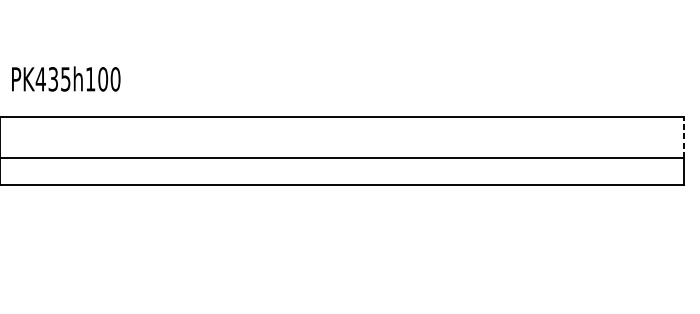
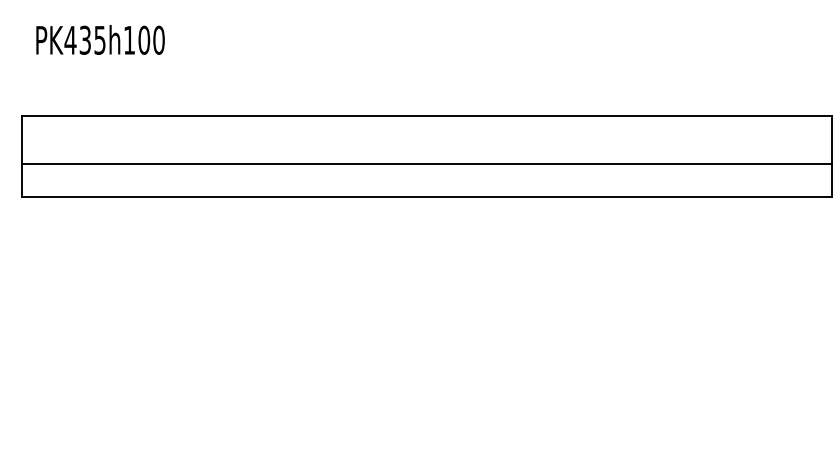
text: (66, 78) -> (100, 39), moved
line: (684, 136) -> (832, 139), dashed -> solid

